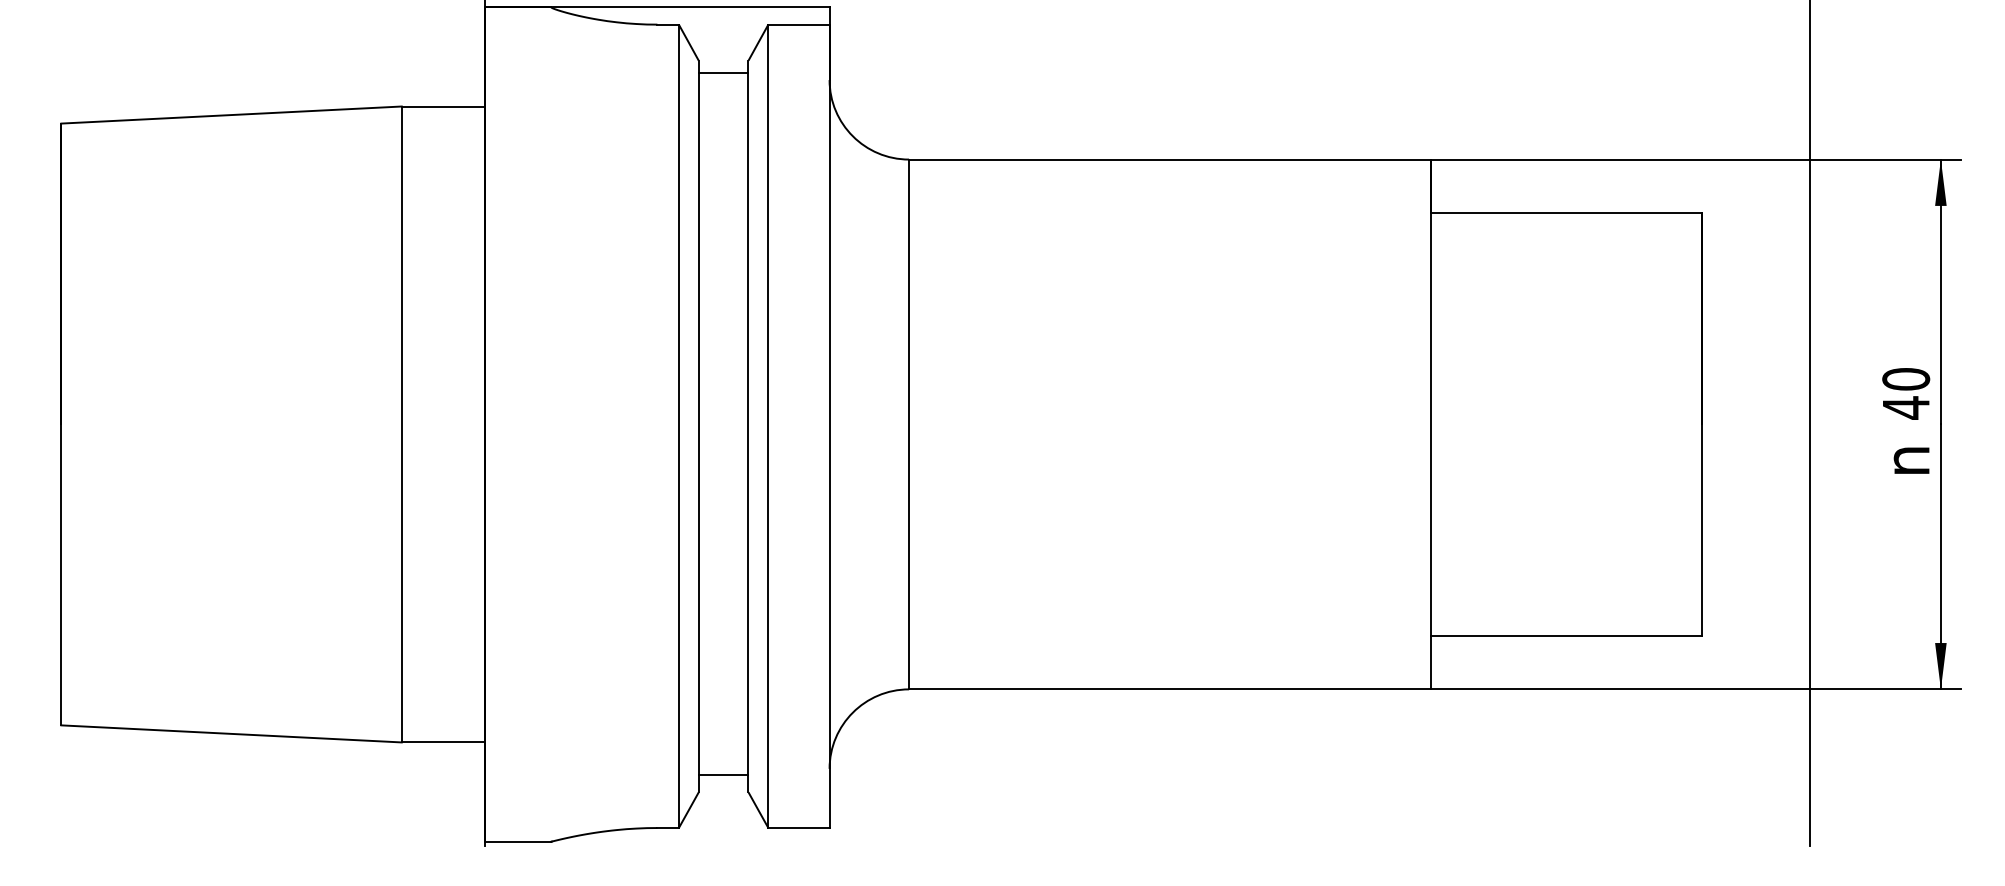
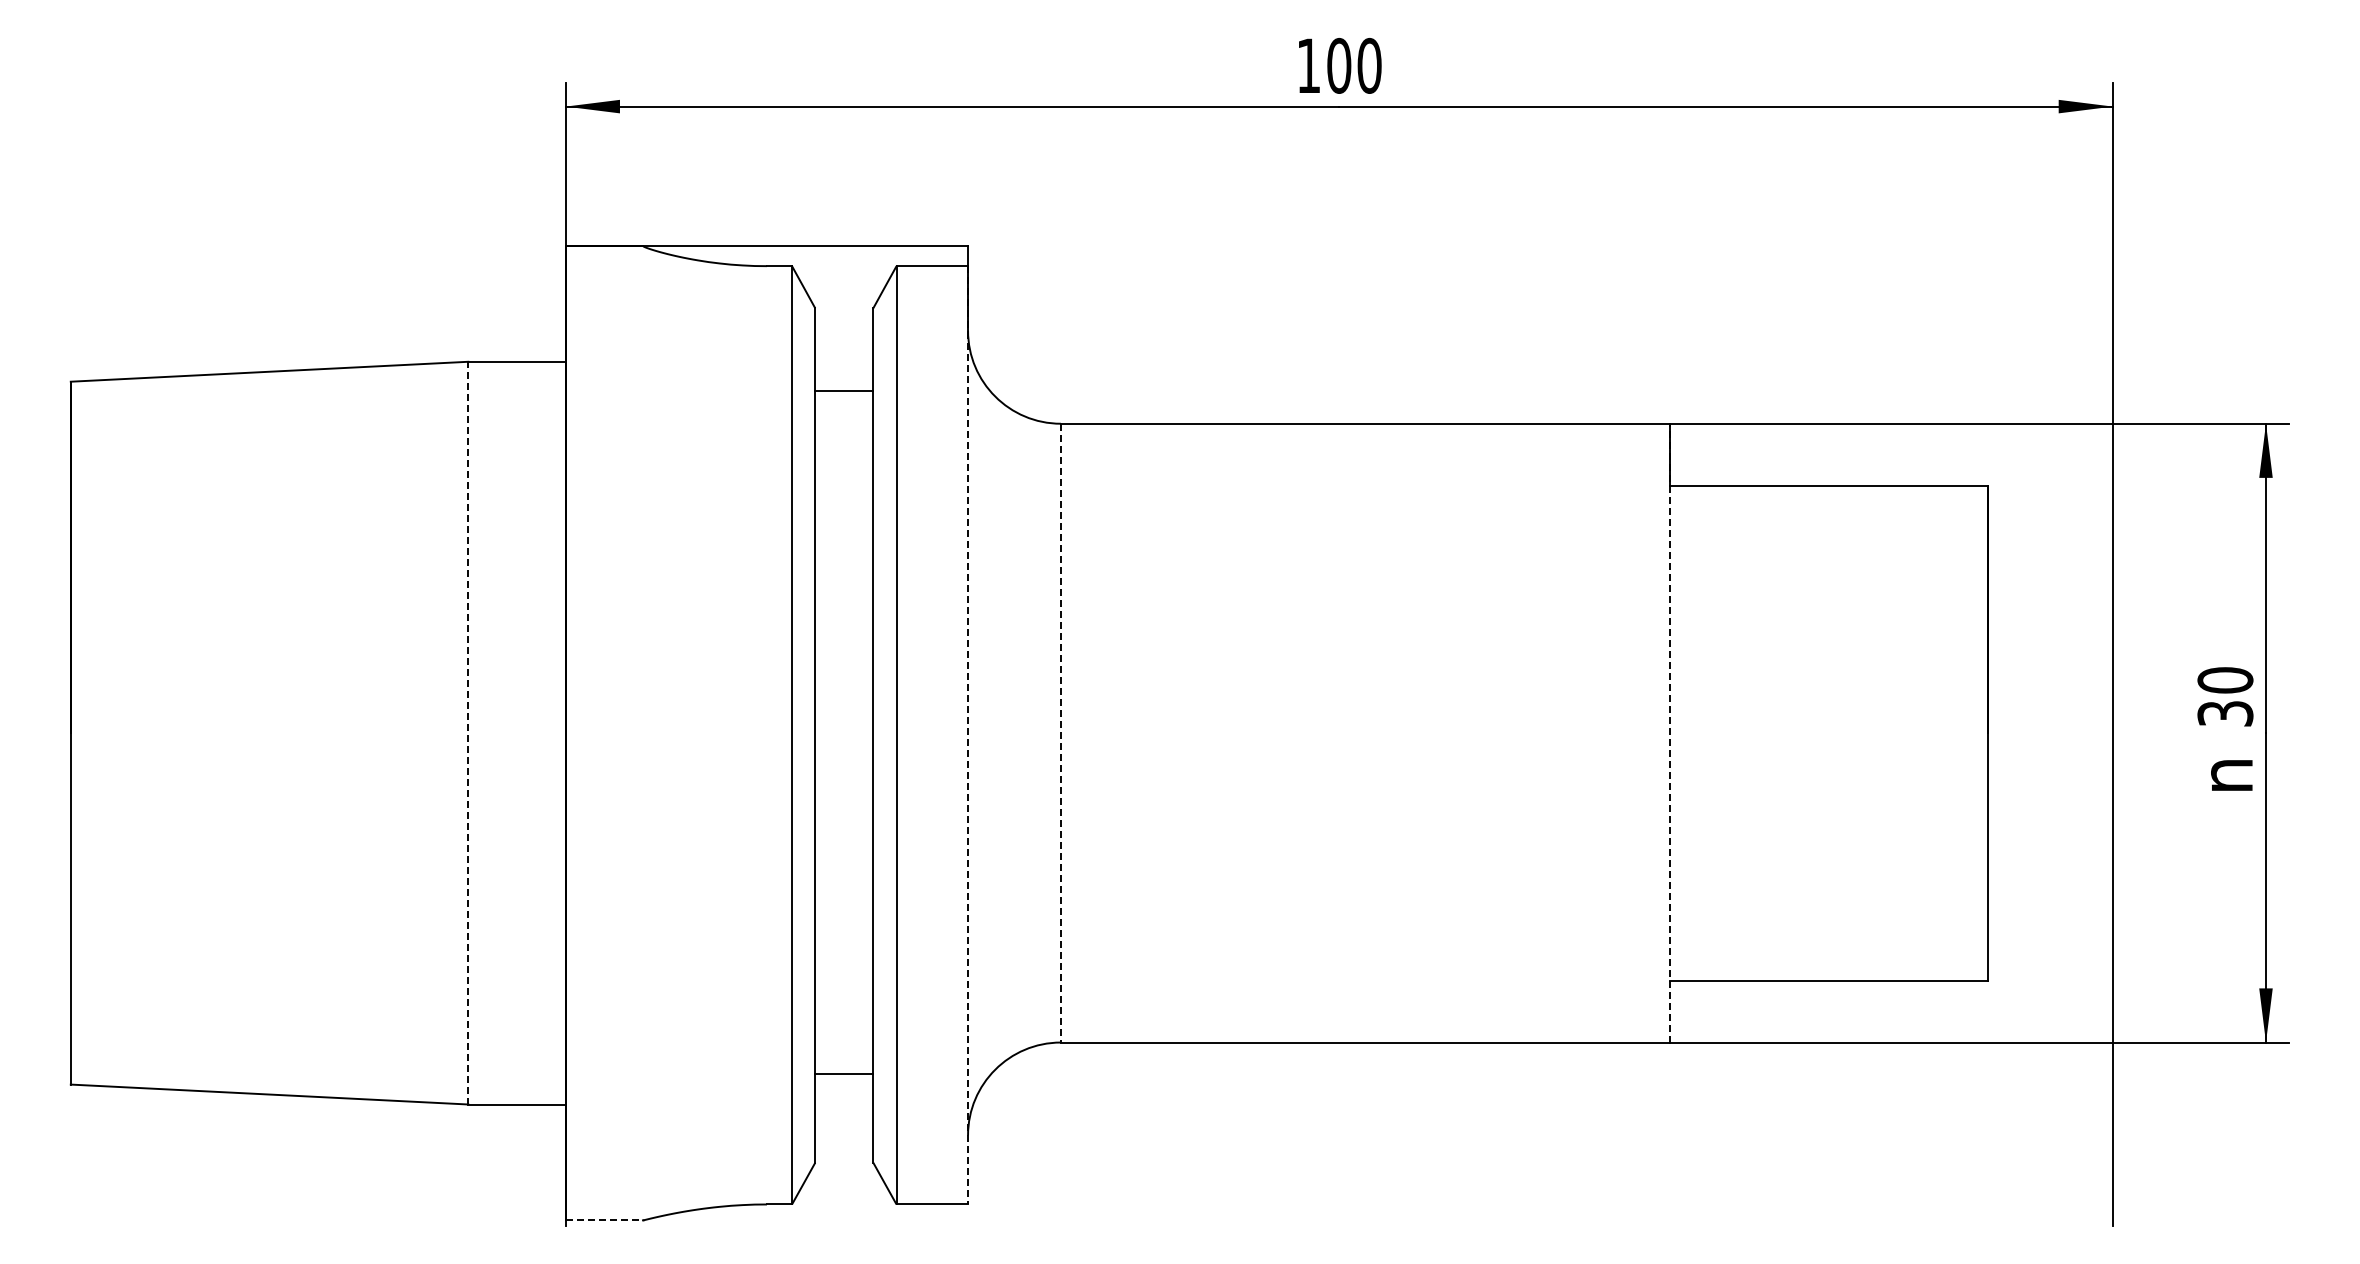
line: (723, 73) -> (844, 391), moved
text: (1906, 407) -> (2225, 713), 40 -> 30
line: (401, 423) -> (468, 732), solid -> dashed
line: (1431, 423) -> (1670, 732), solid -> dashed
line: (908, 424) -> (1060, 733), solid -> dashed
line: (829, 426) -> (968, 735), solid -> dashed
line: (723, 775) -> (844, 1074), moved
line: (518, 841) -> (604, 1220), solid -> dashed

